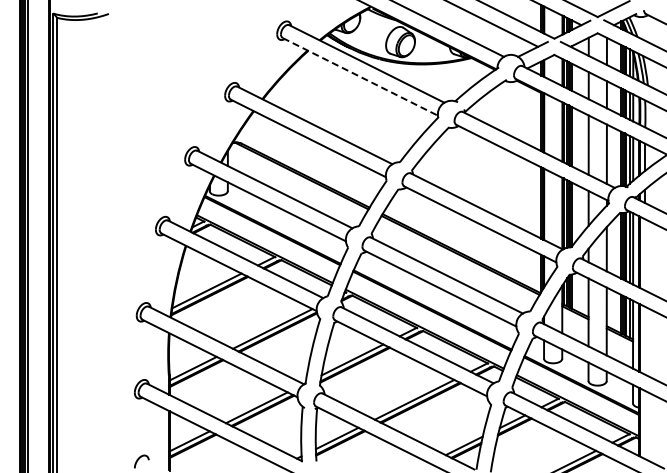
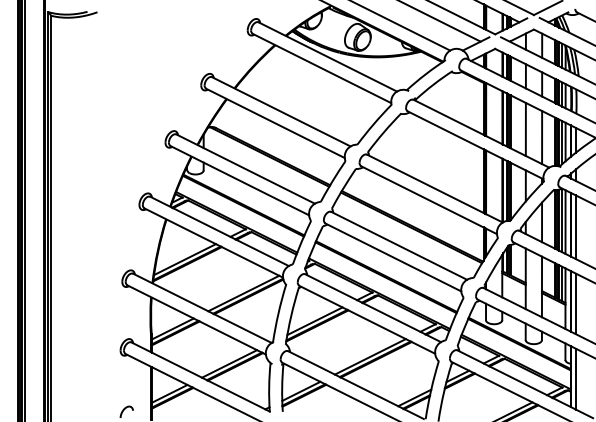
line: (360, 76) -> (322, 68), dashed -> solid
line: (644, 254) -> (575, 227), added
line: (644, 340) -> (575, 303), added
line: (644, 424) -> (575, 378), added

